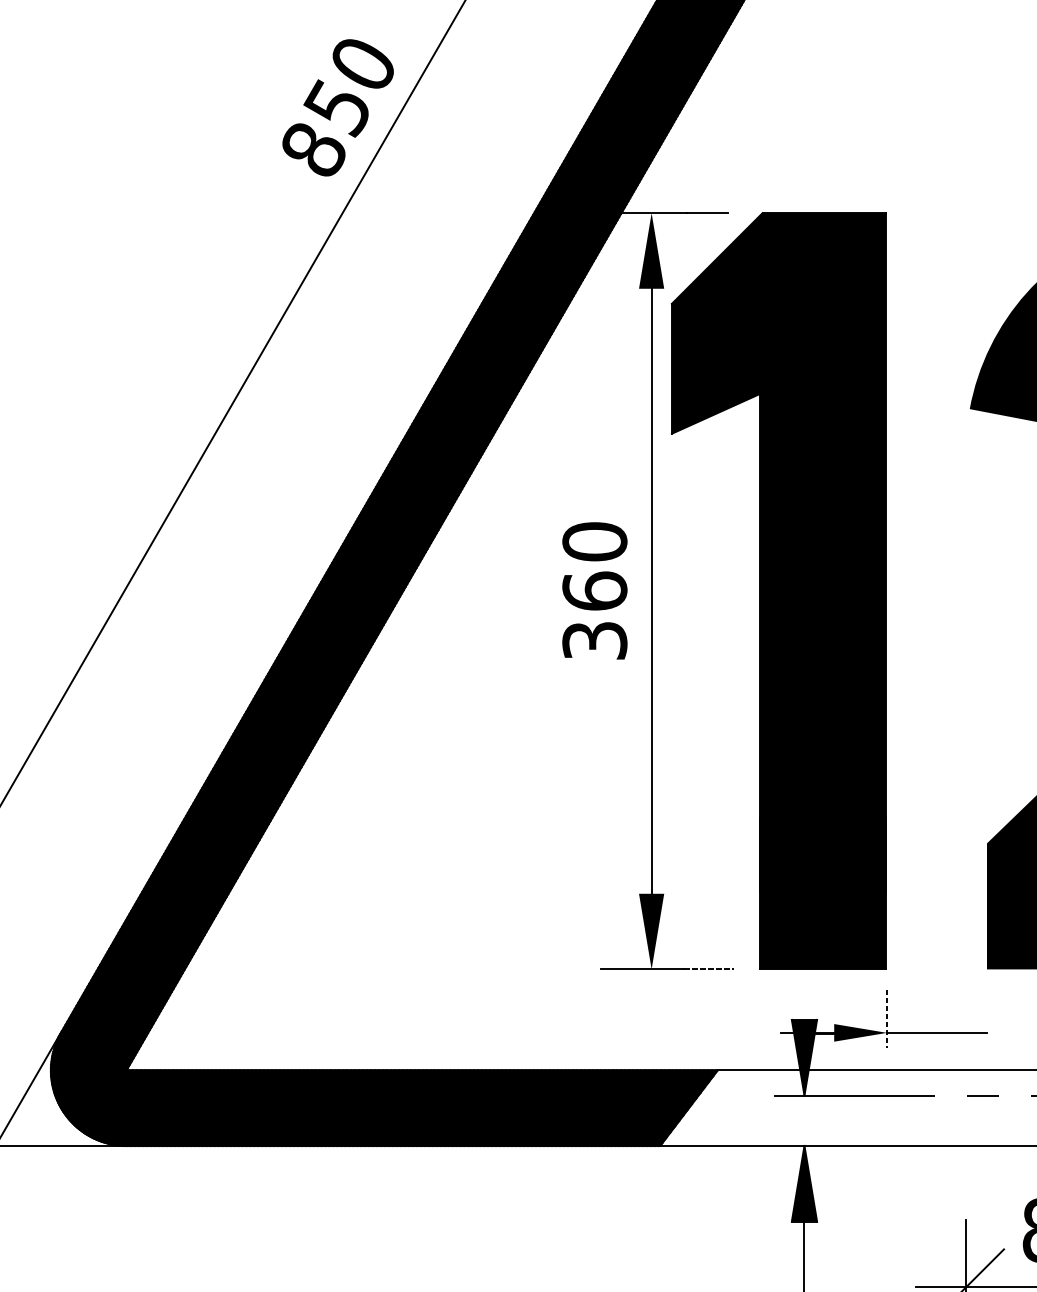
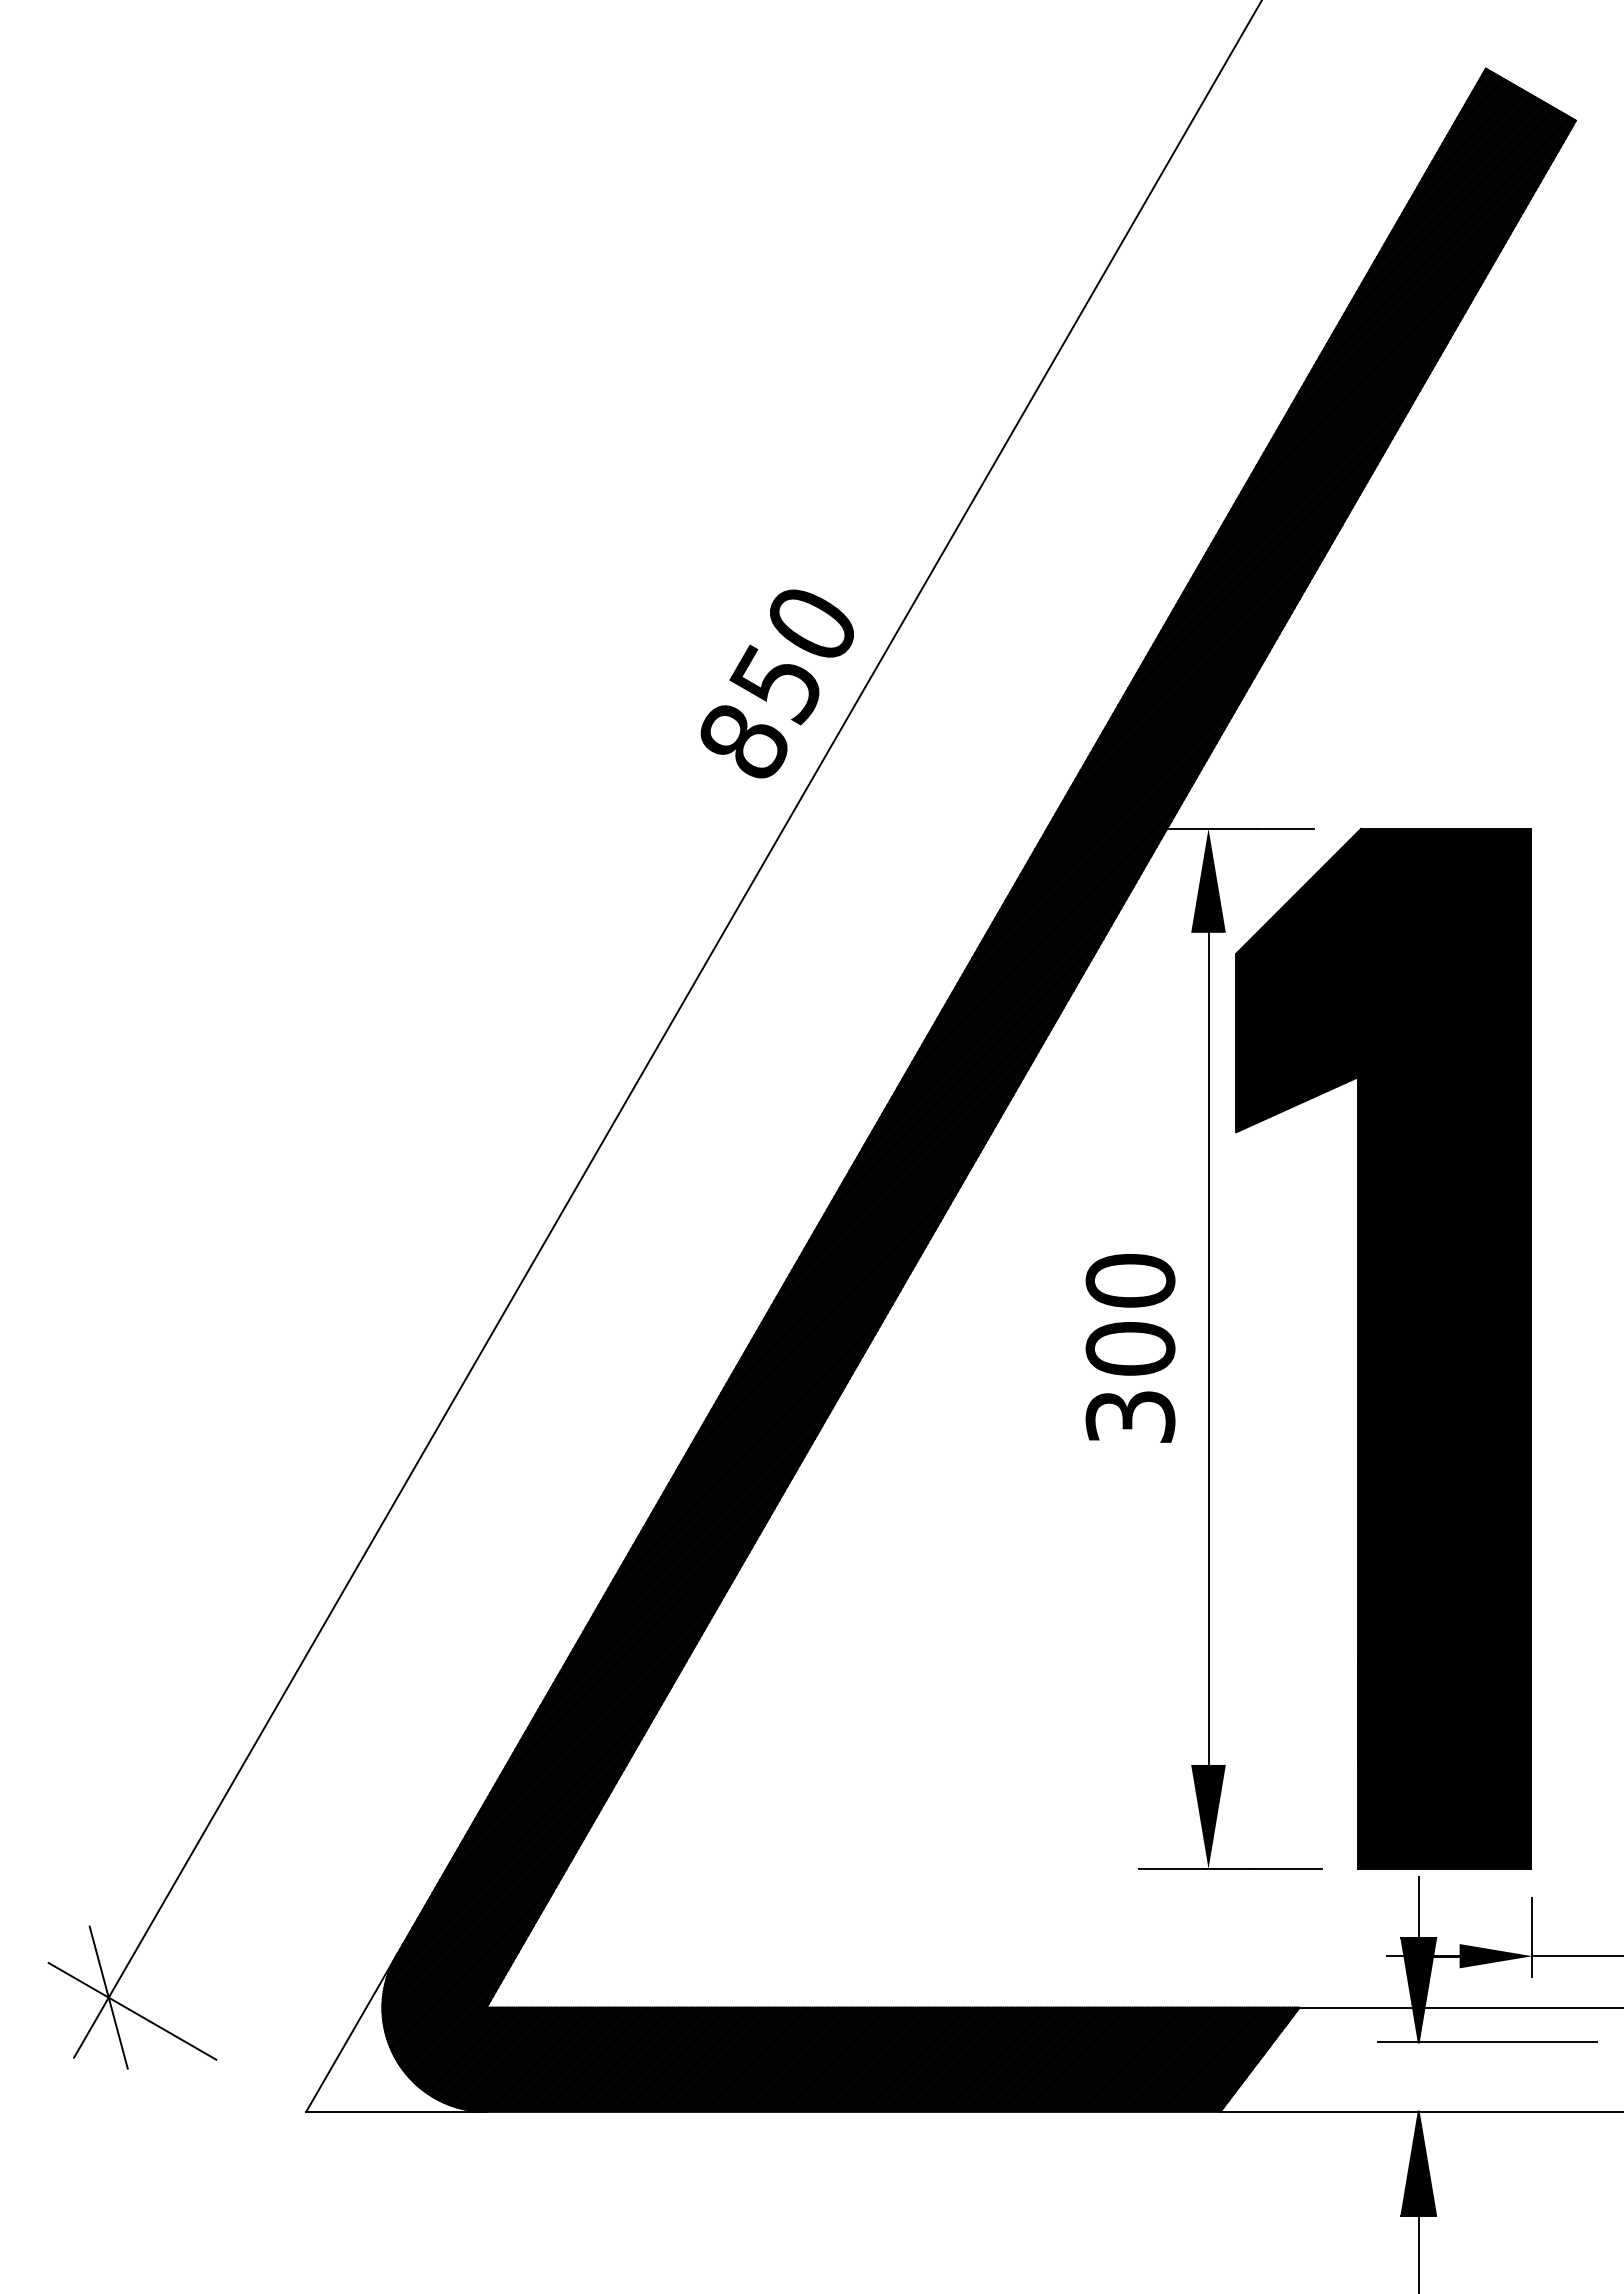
text: (594, 591) -> (1130, 1348), 360 -> 300
line: (709, 969) -> (1288, 1868), dashed -> solid
line: (804, 997) -> (1418, 1907), added
line: (887, 1019) -> (1532, 1937), dashed -> solid

